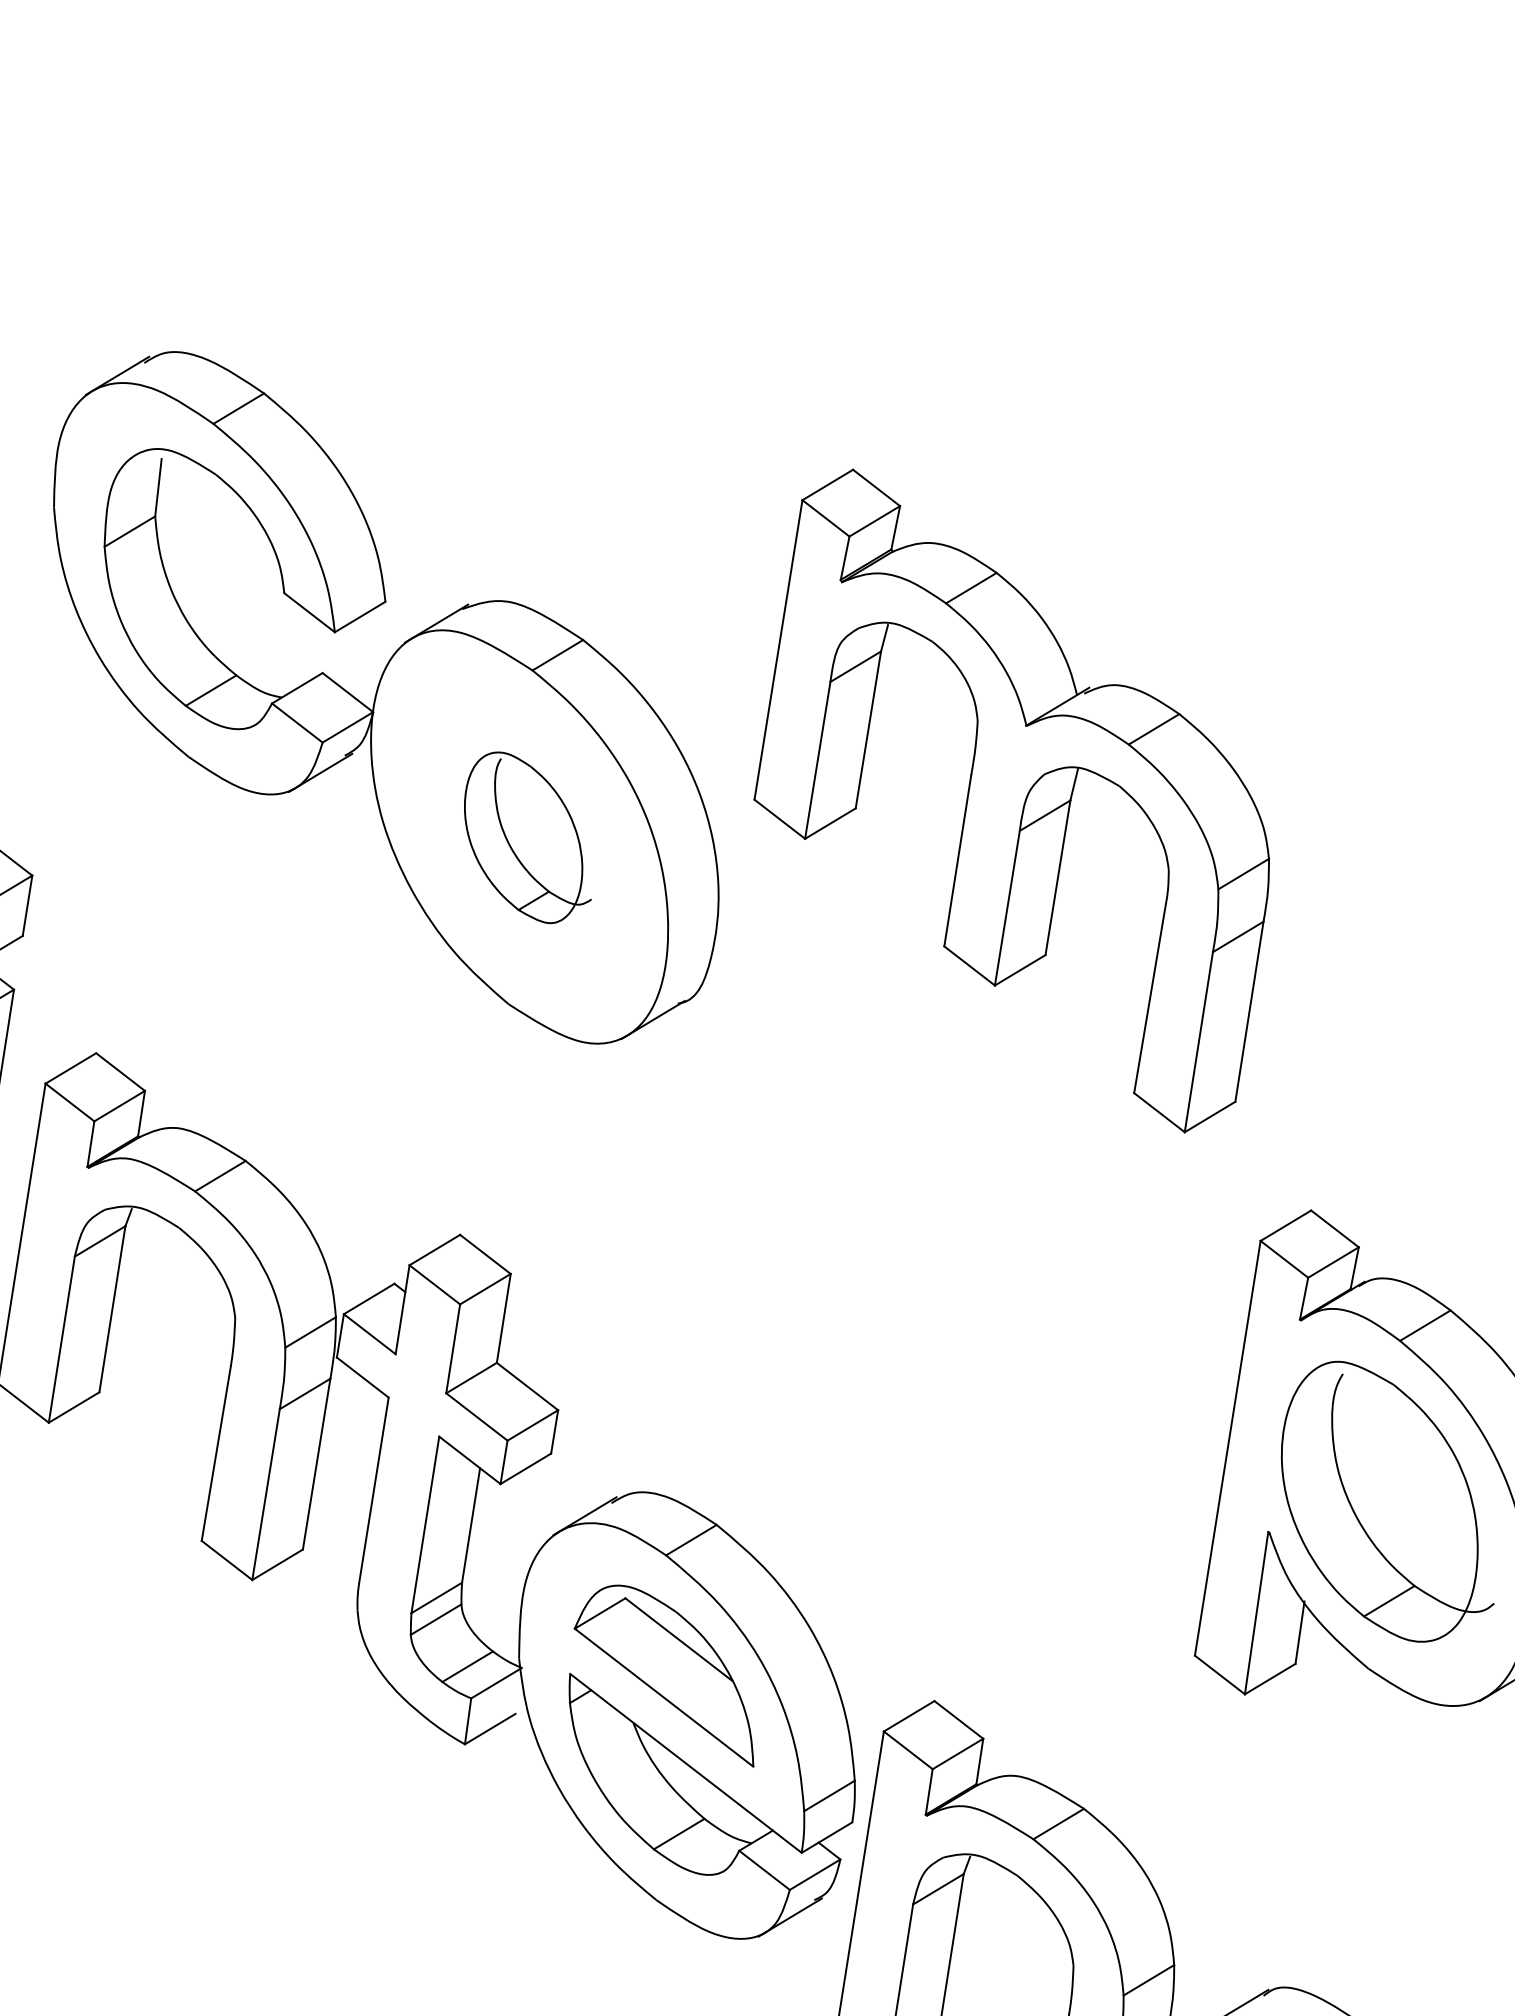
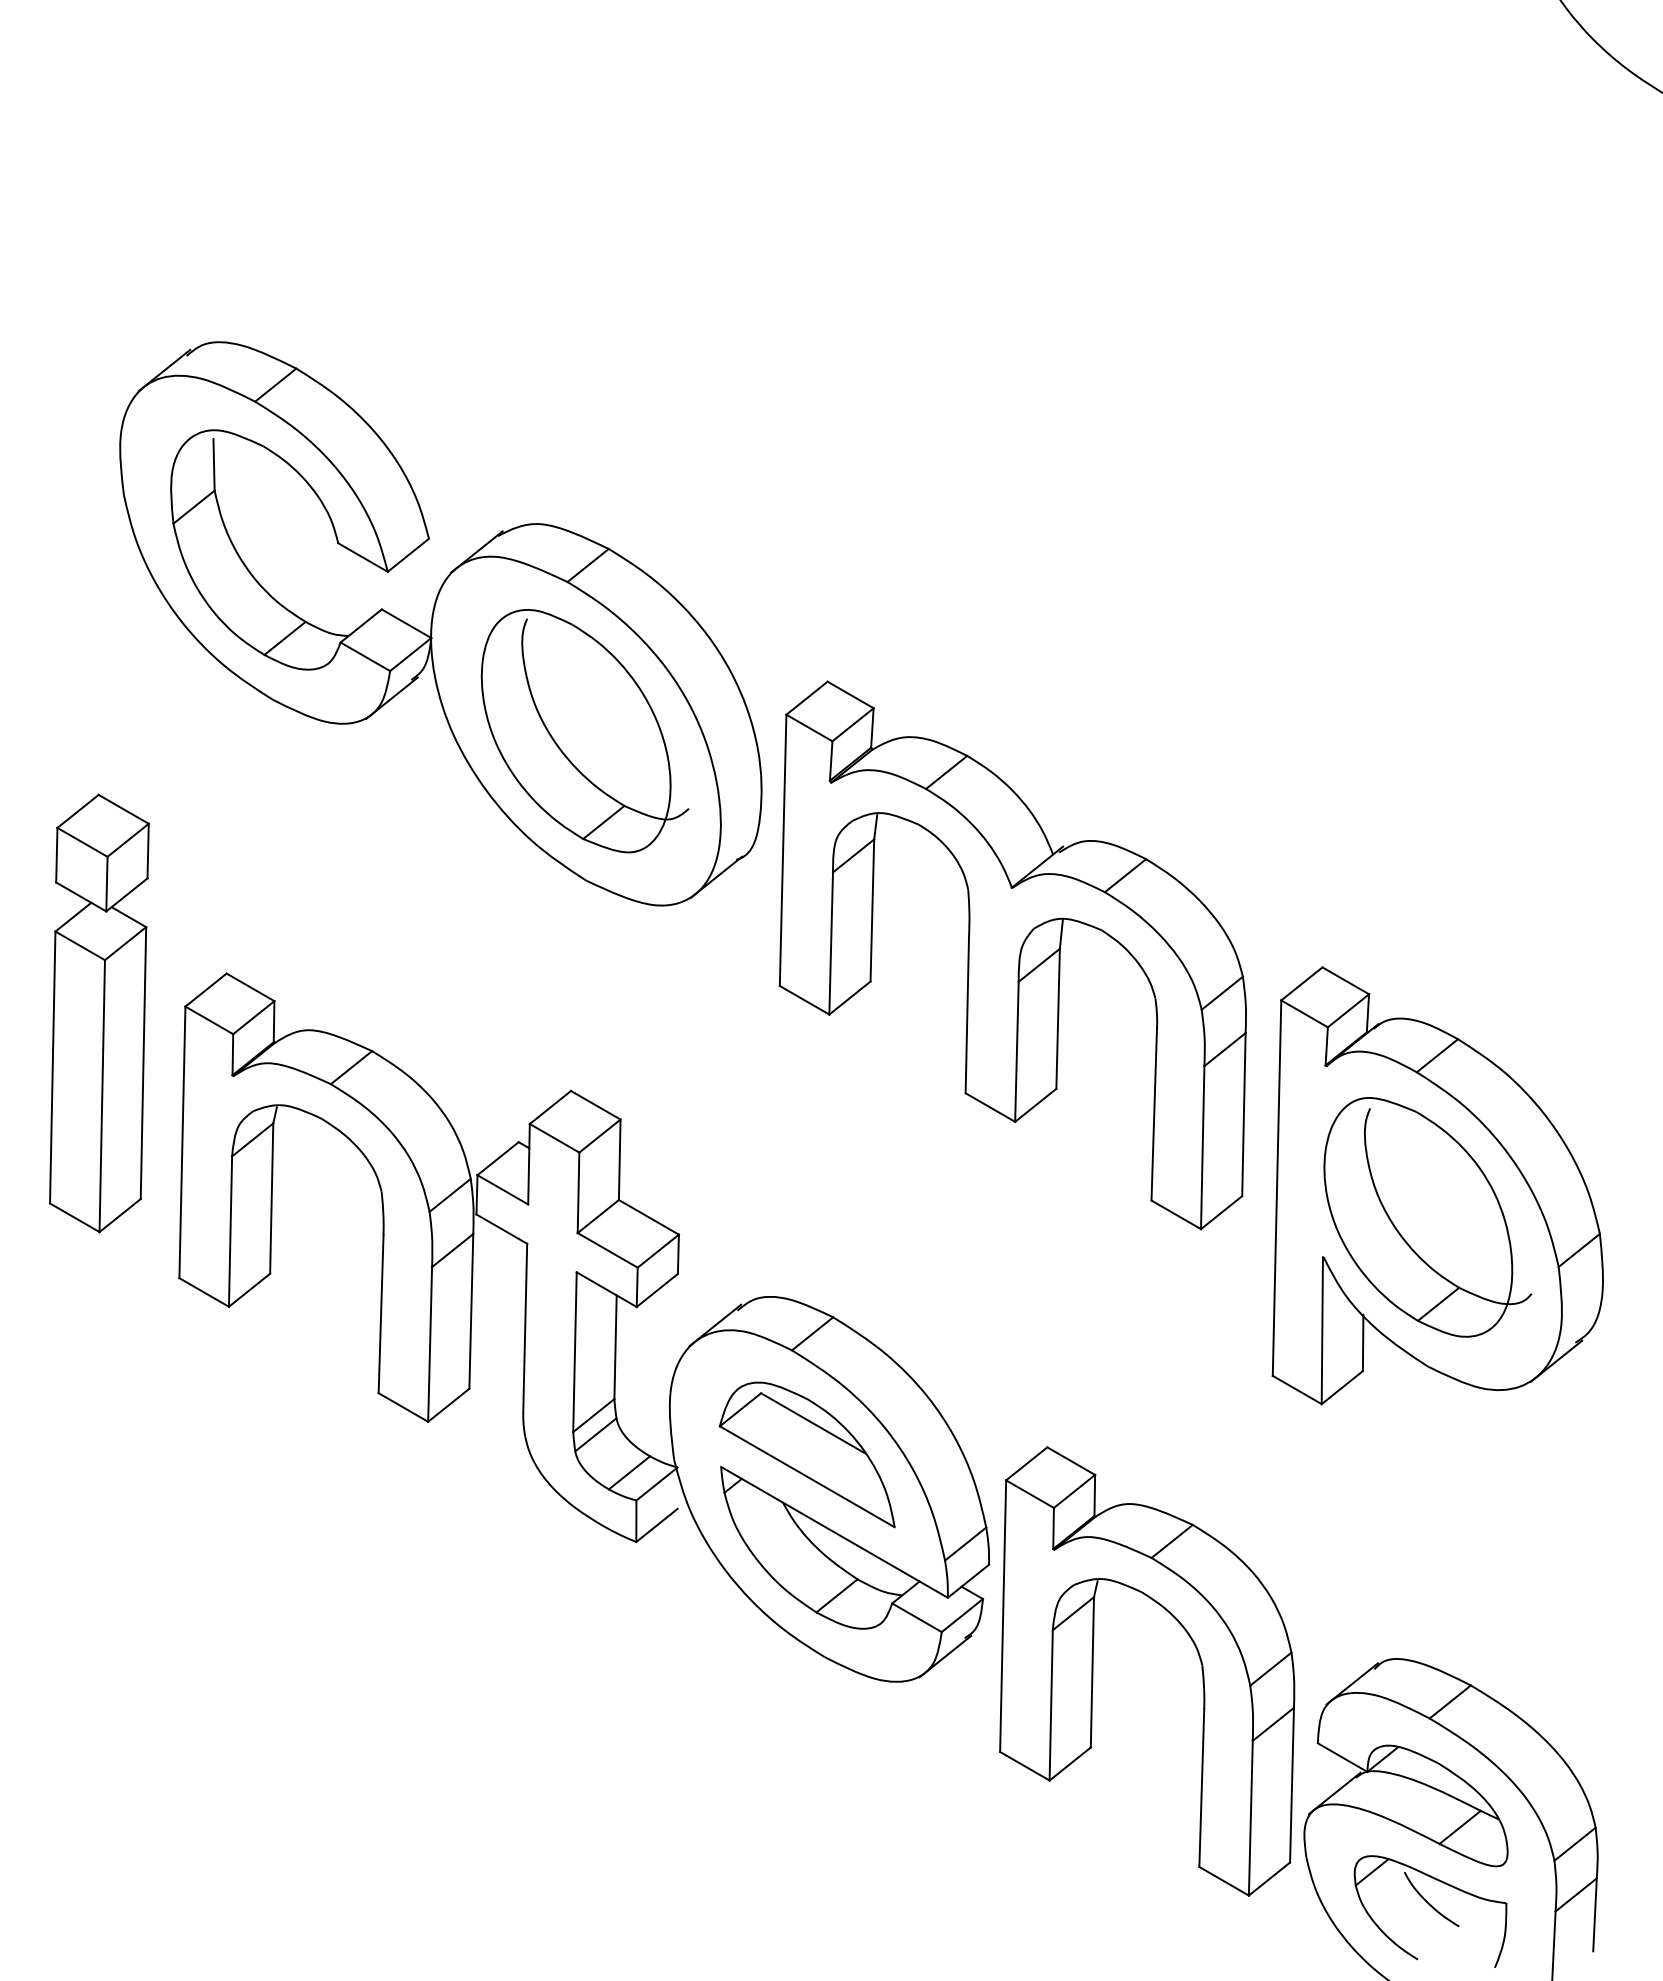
part: (1016, 800) -> (1012, 955), moved
part: (528, 838) -> (584, 731), size x1.67

